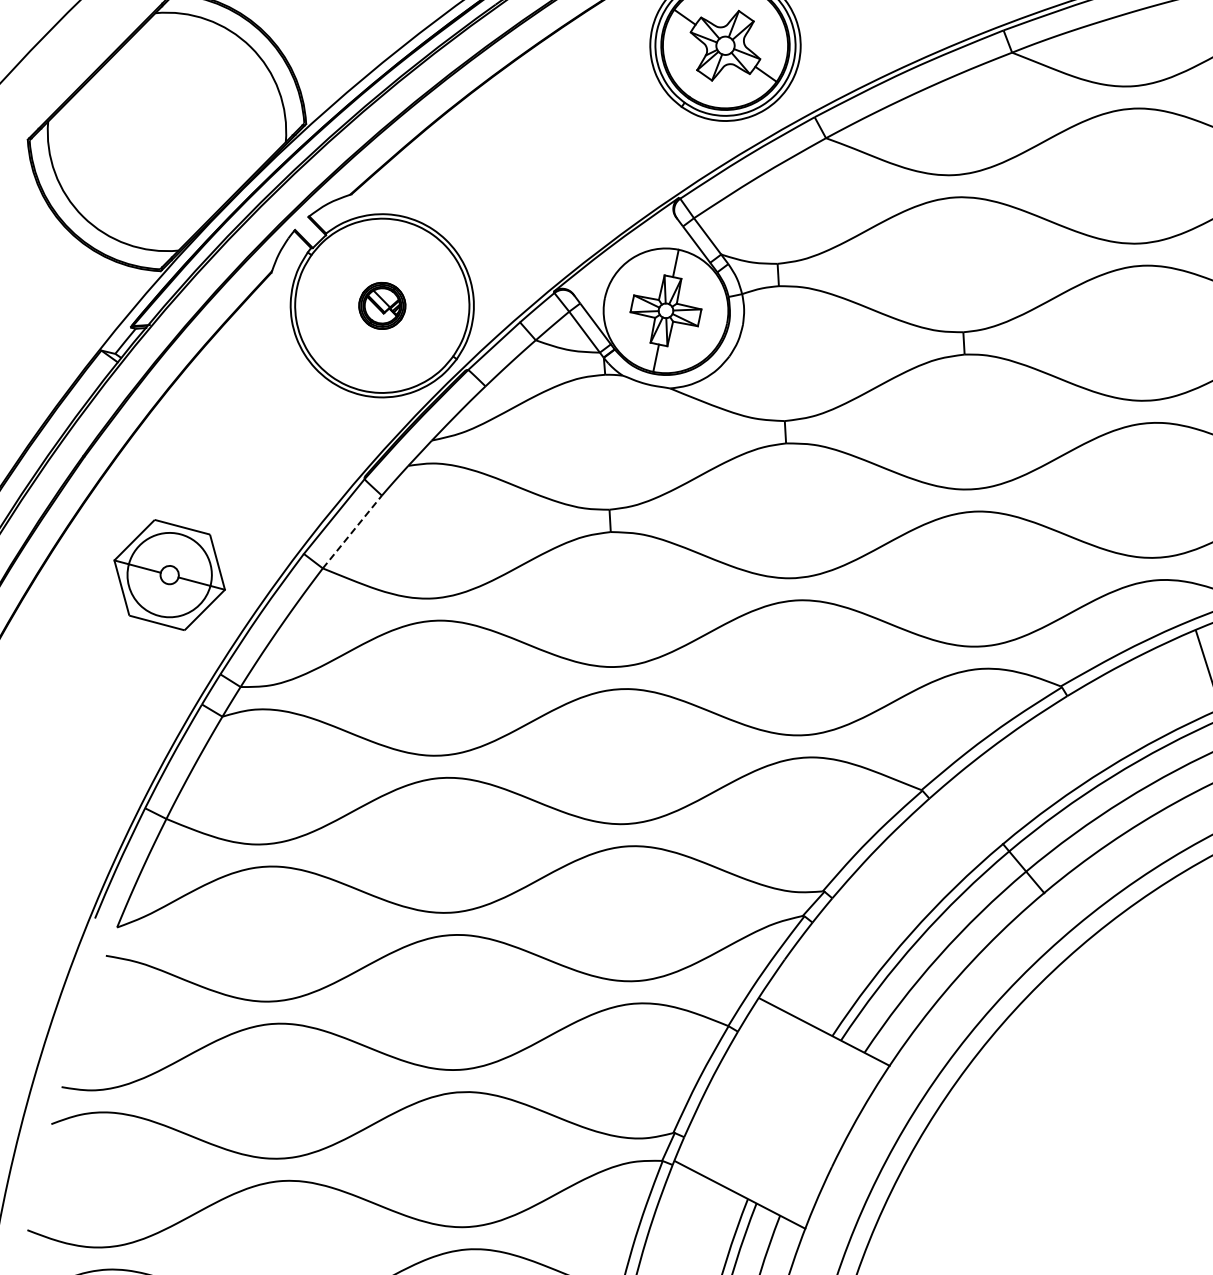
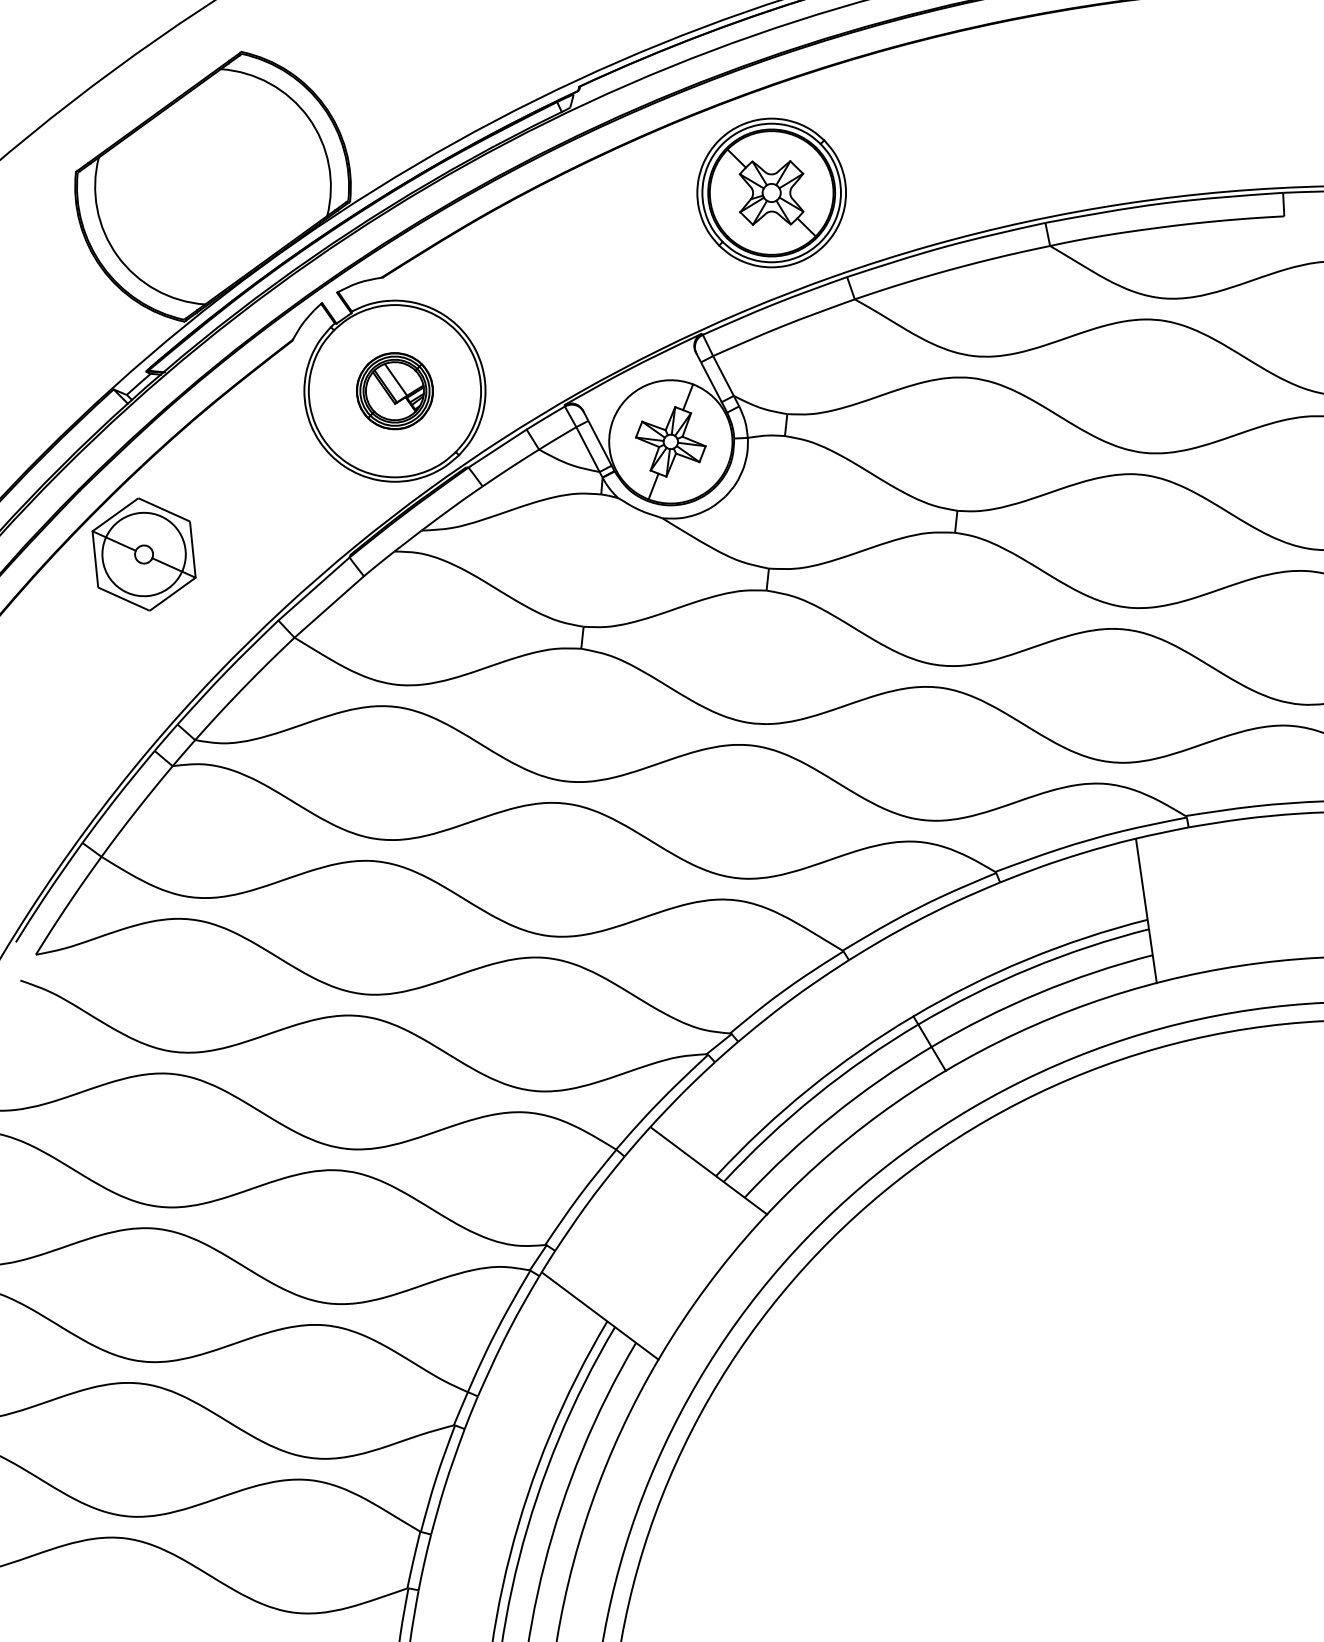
part: (381, 306) -> (394, 391), size x1.67
line: (352, 531) -> (329, 606), dashed -> solid
part: (169, 575) -> (143, 554), moved

